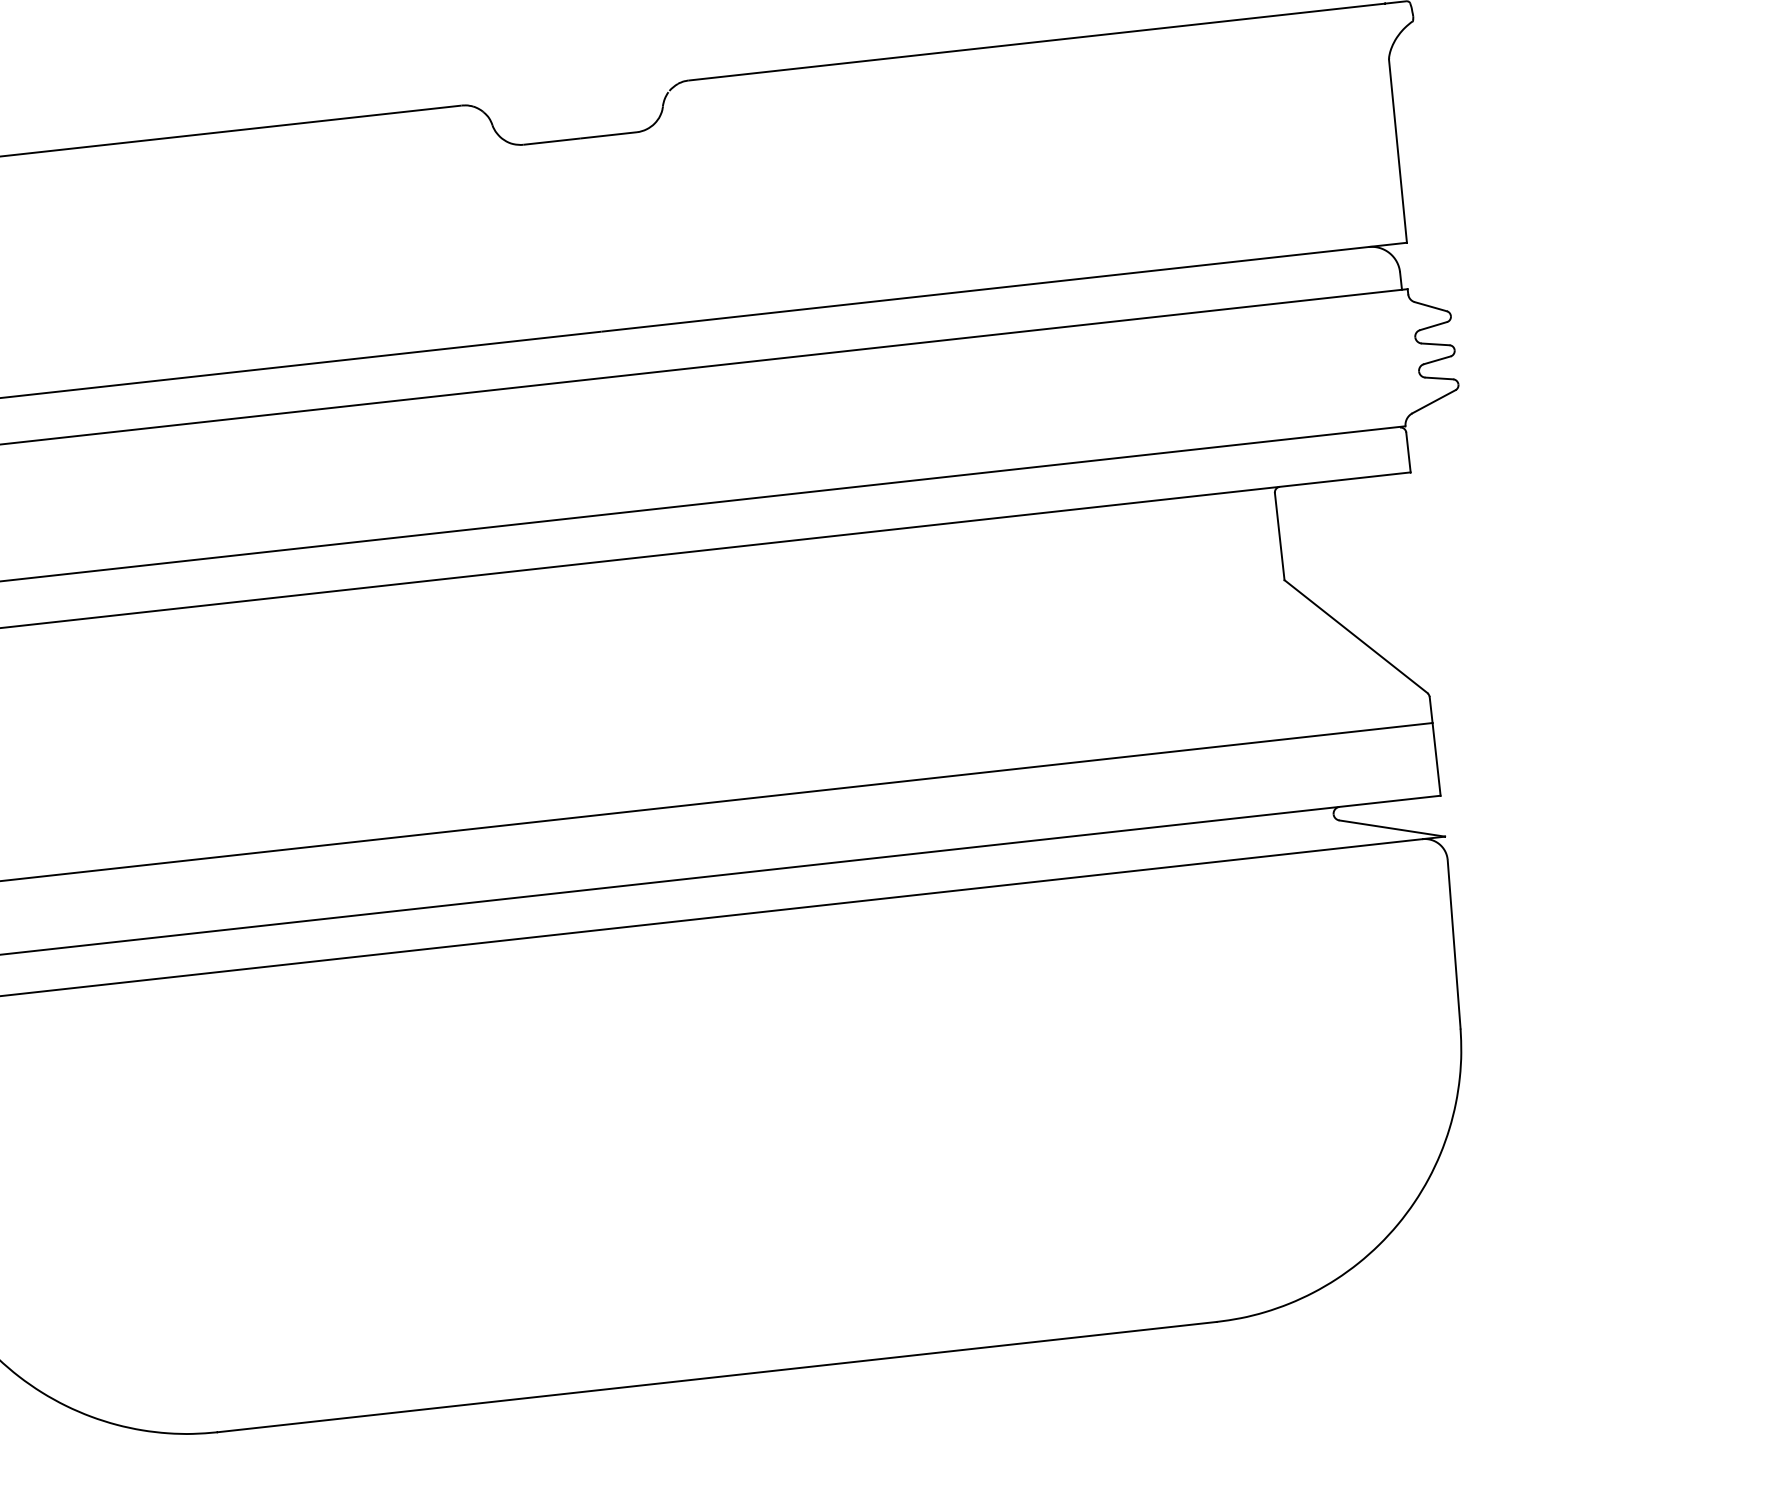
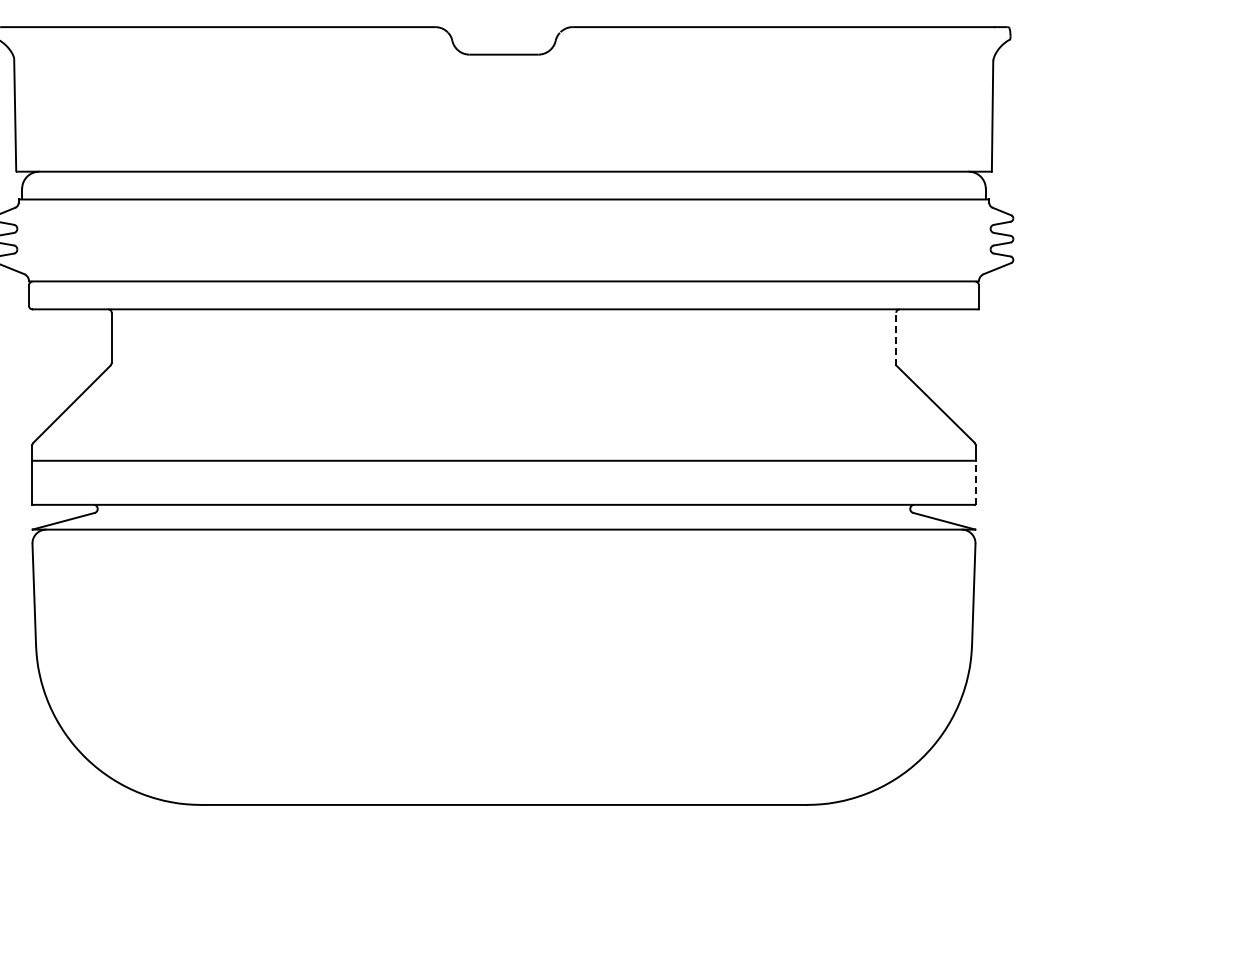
line: (1279, 535) -> (896, 338), solid -> dashed
line: (1436, 758) -> (975, 482), solid -> dashed

